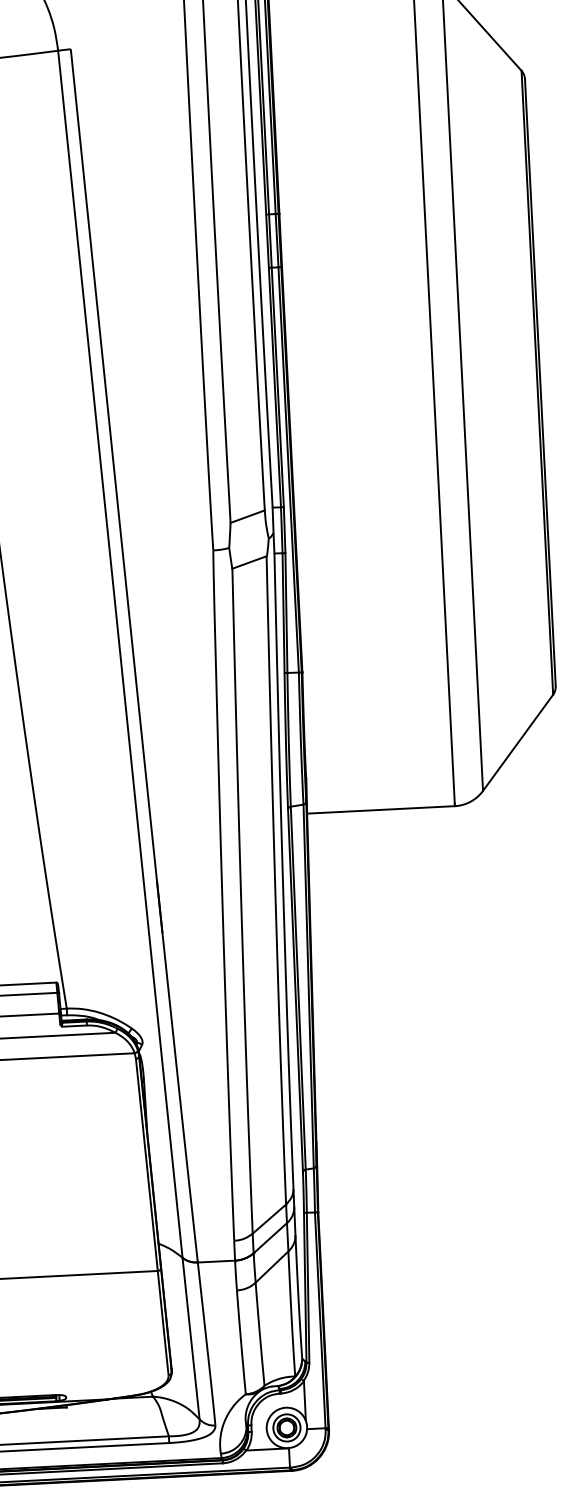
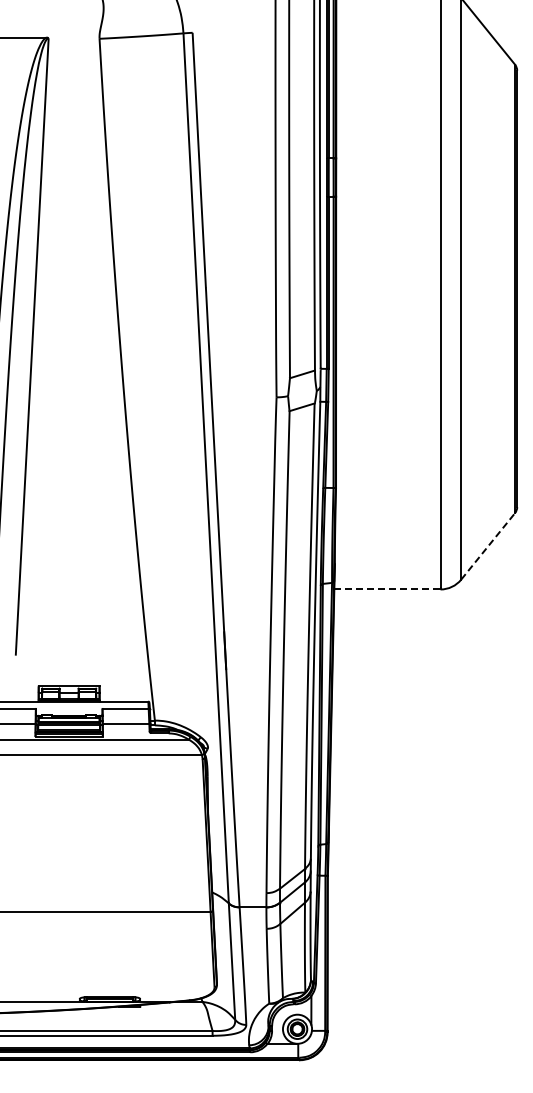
line: (518, 742) -> (488, 546), solid -> dashed
line: (381, 809) -> (387, 589), solid -> dashed

